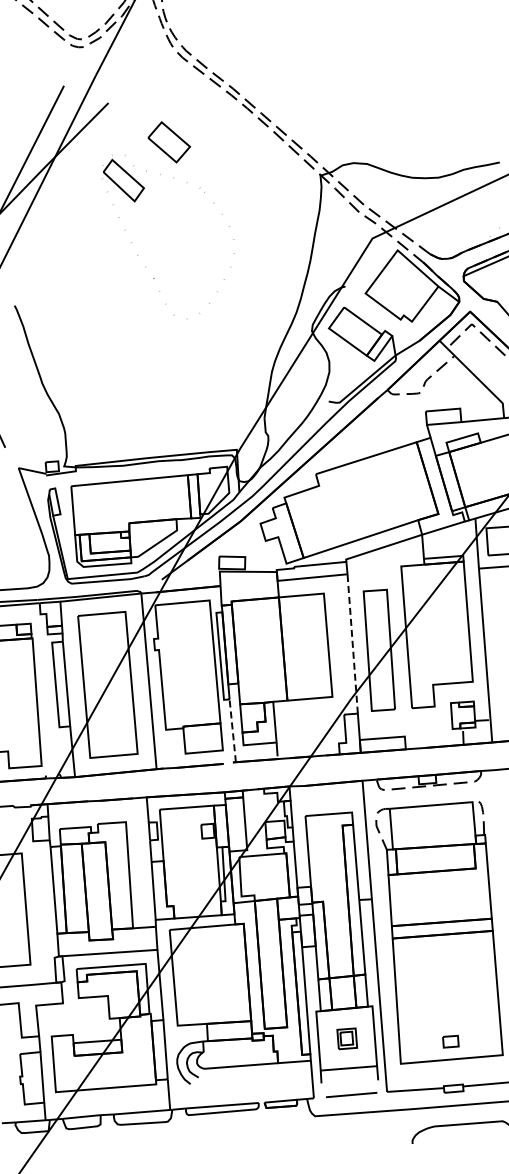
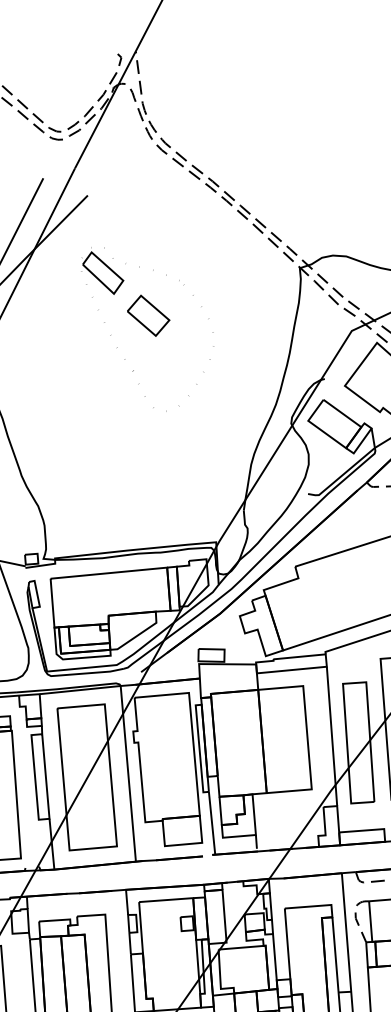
part: (169, 142) -> (148, 315), moved
line: (352, 643) -> (331, 735), dashed -> solid
line: (232, 730) -> (211, 822), dashed -> solid

